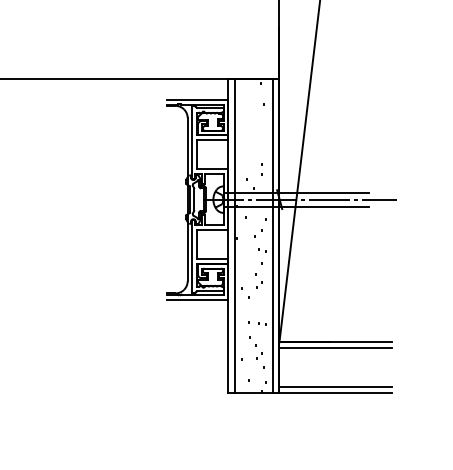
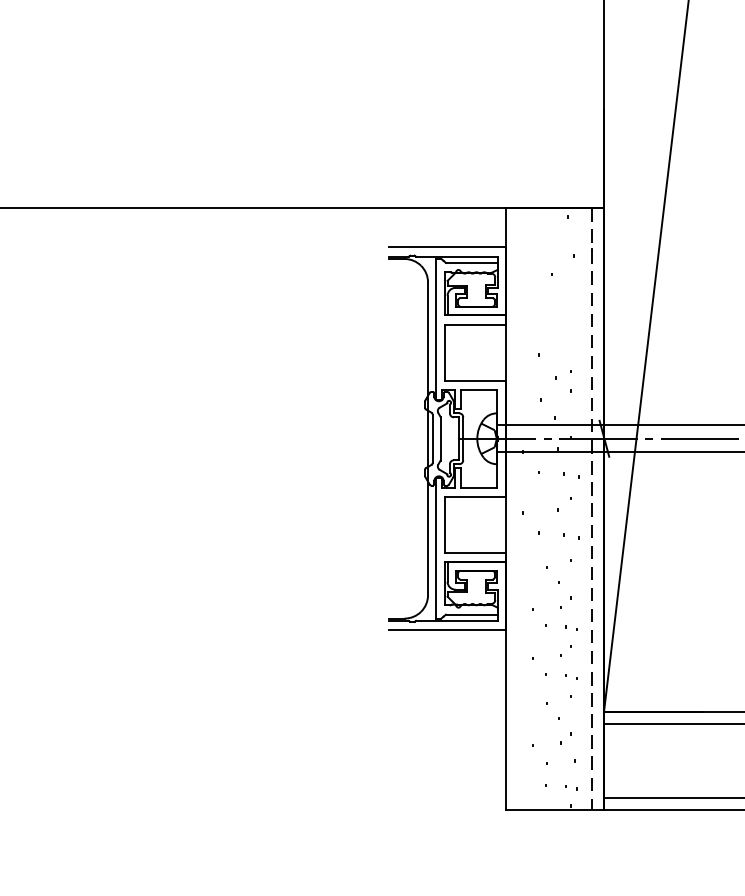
line: (234, 236) -> (517, 509), removed
line: (273, 236) -> (592, 509), solid -> dashed

